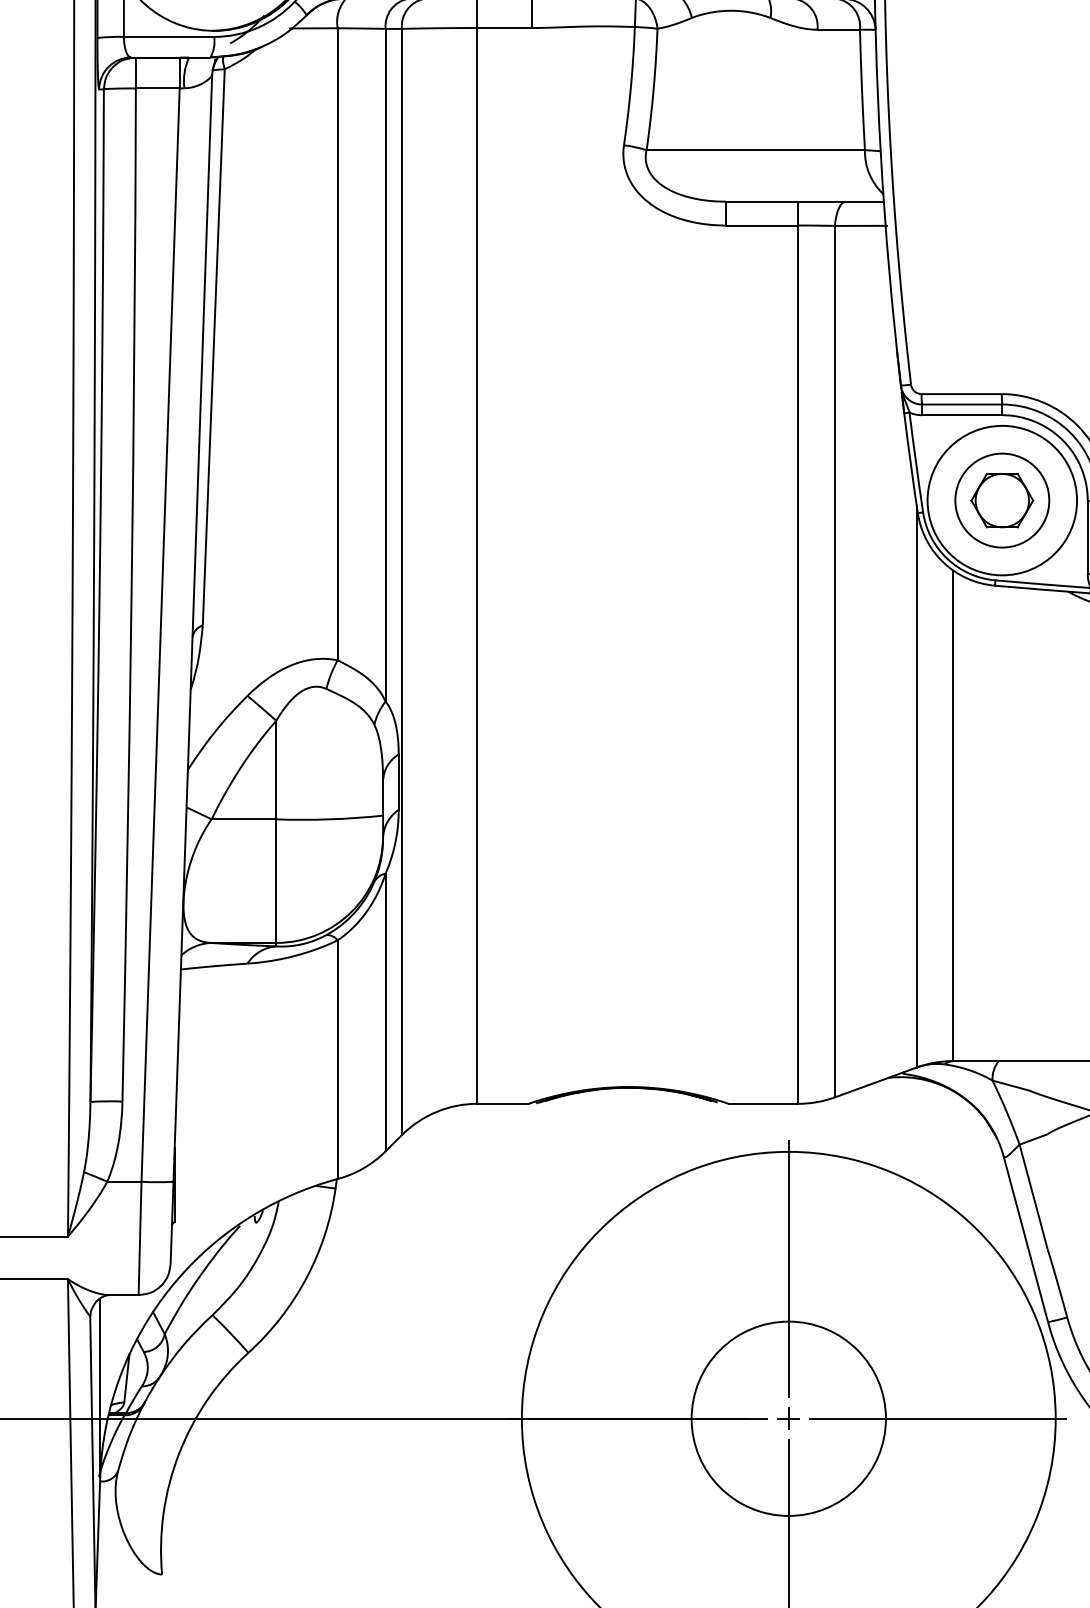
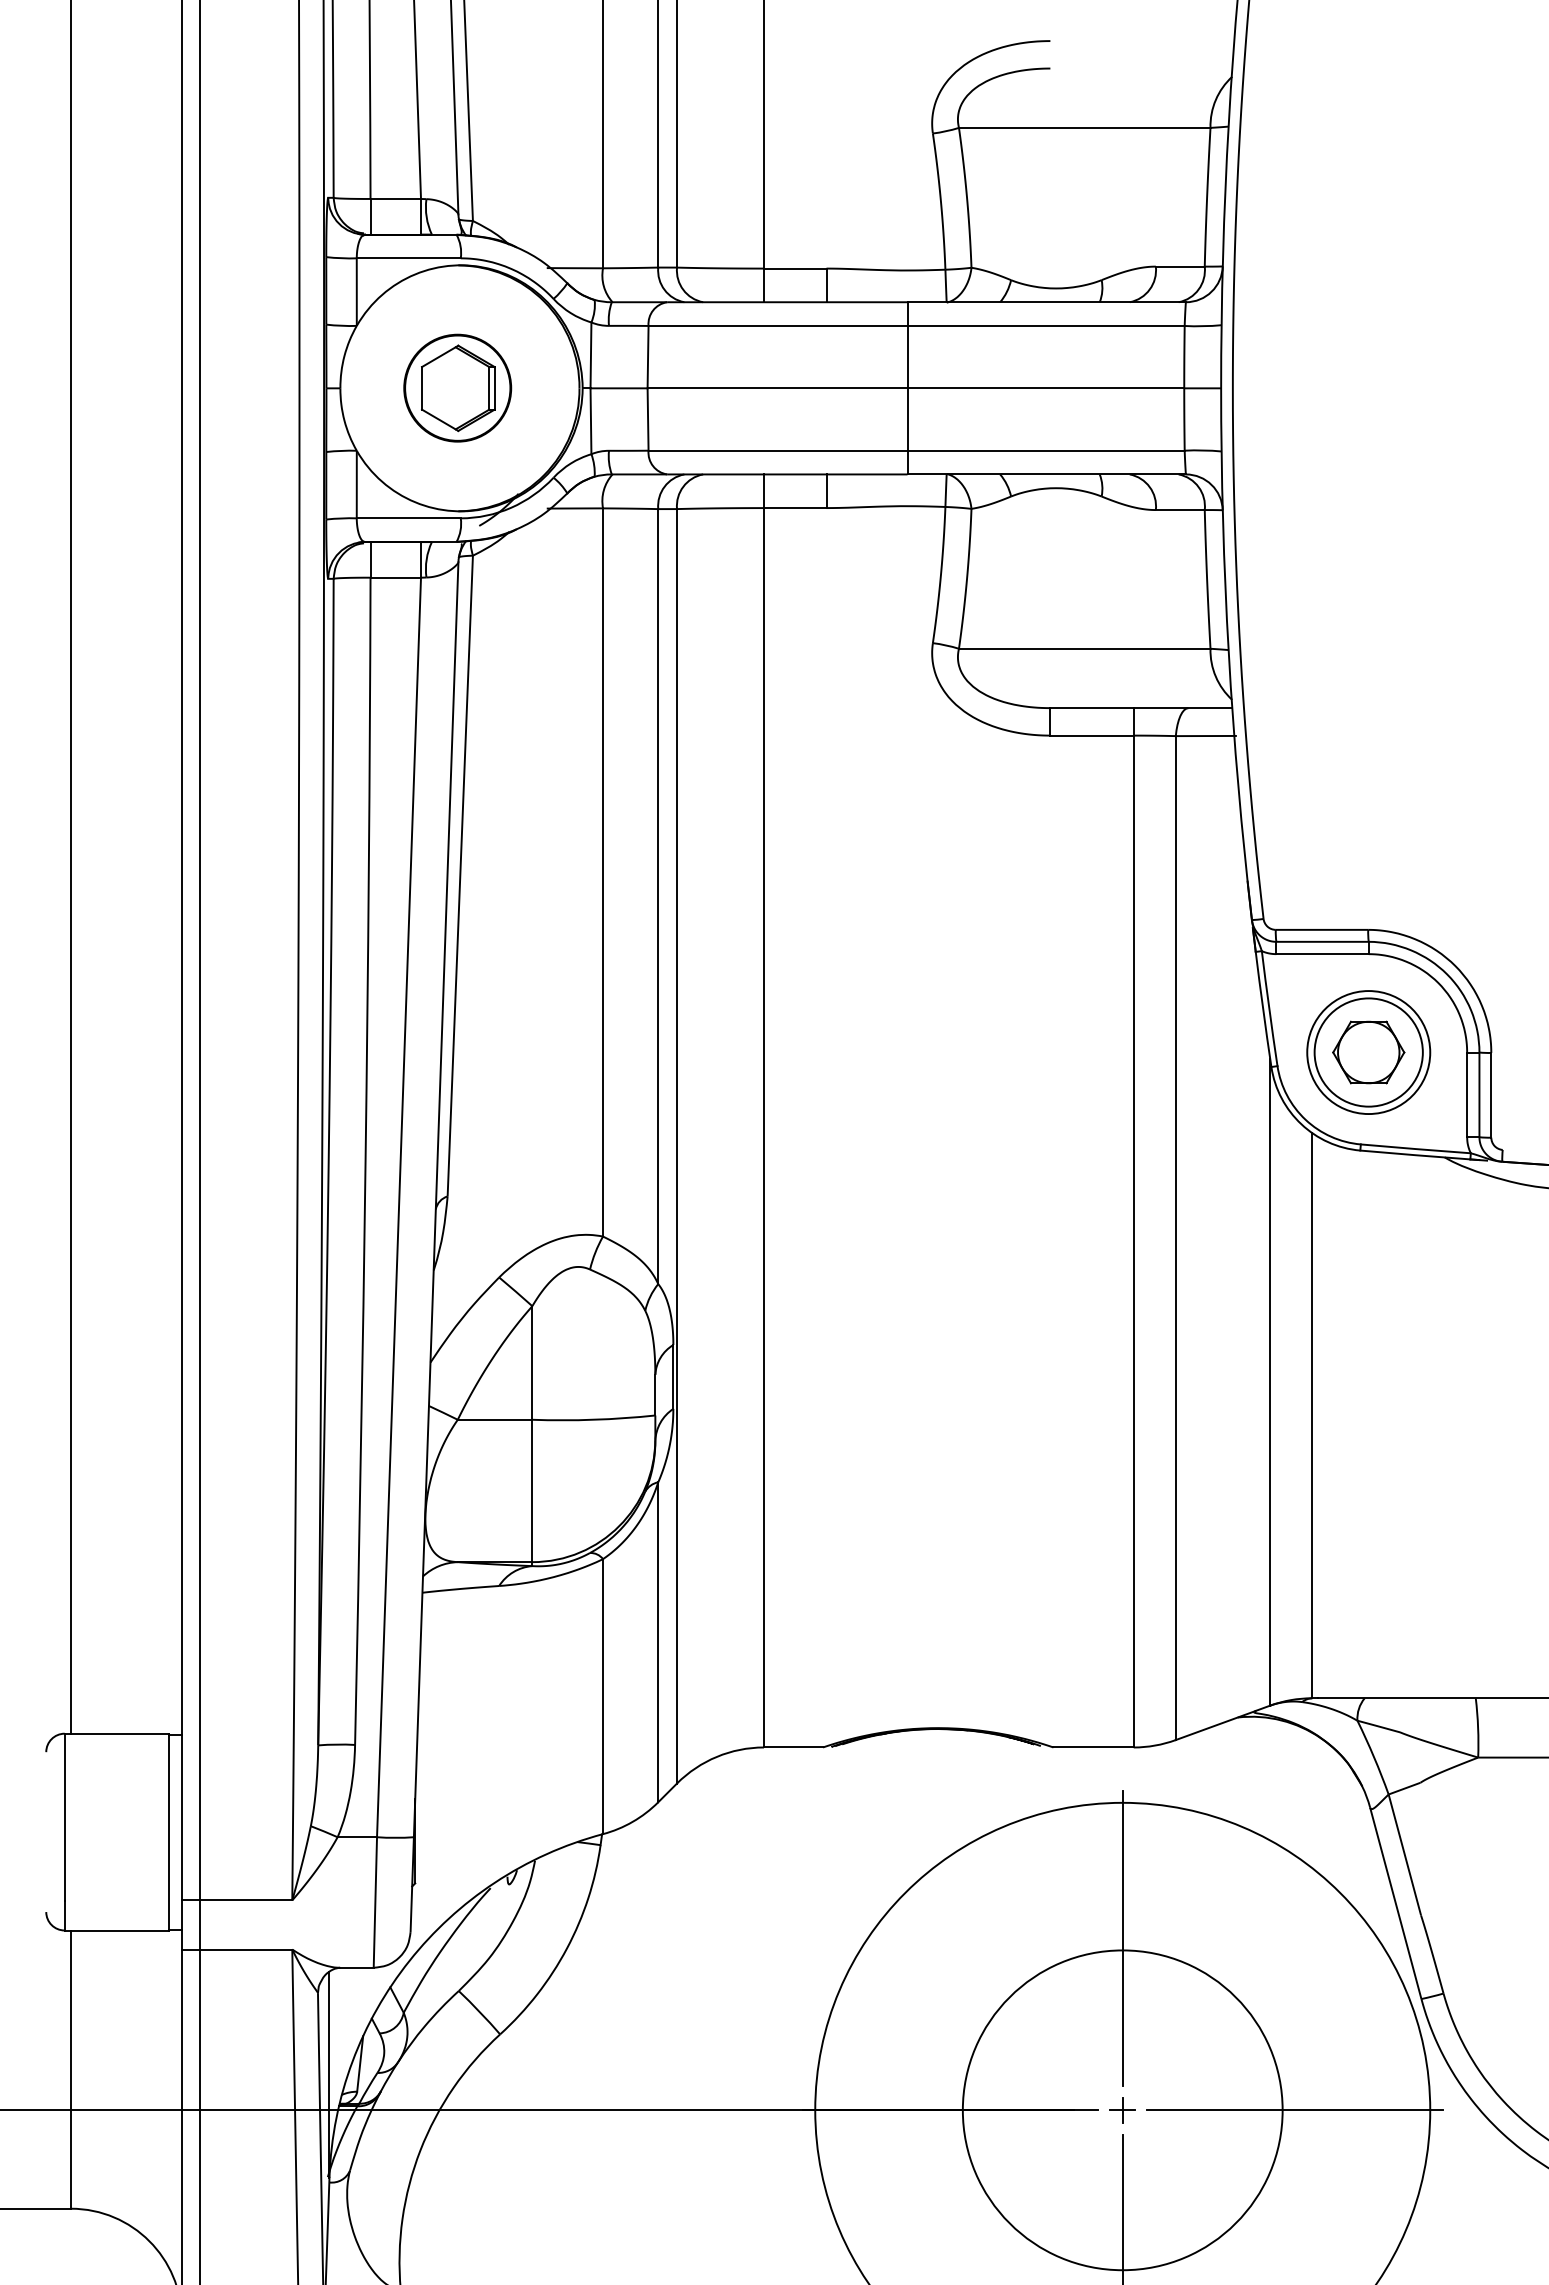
circle: (1002, 500) -> (1368, 1052), size x0.71
circle: (788, 1418) -> (1122, 2110), size x1.43

